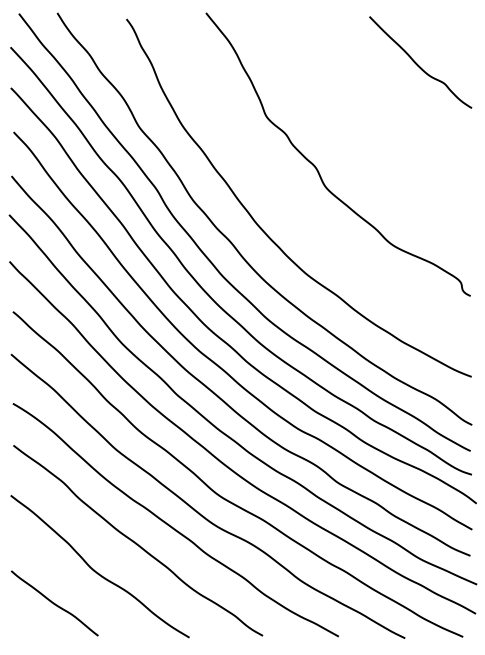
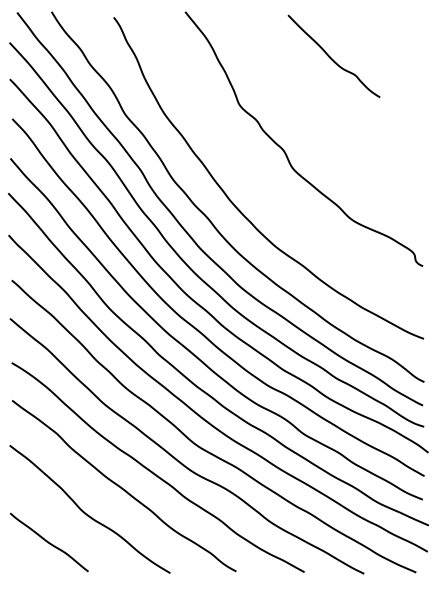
curve: (418, 64) -> (332, 58), moved

